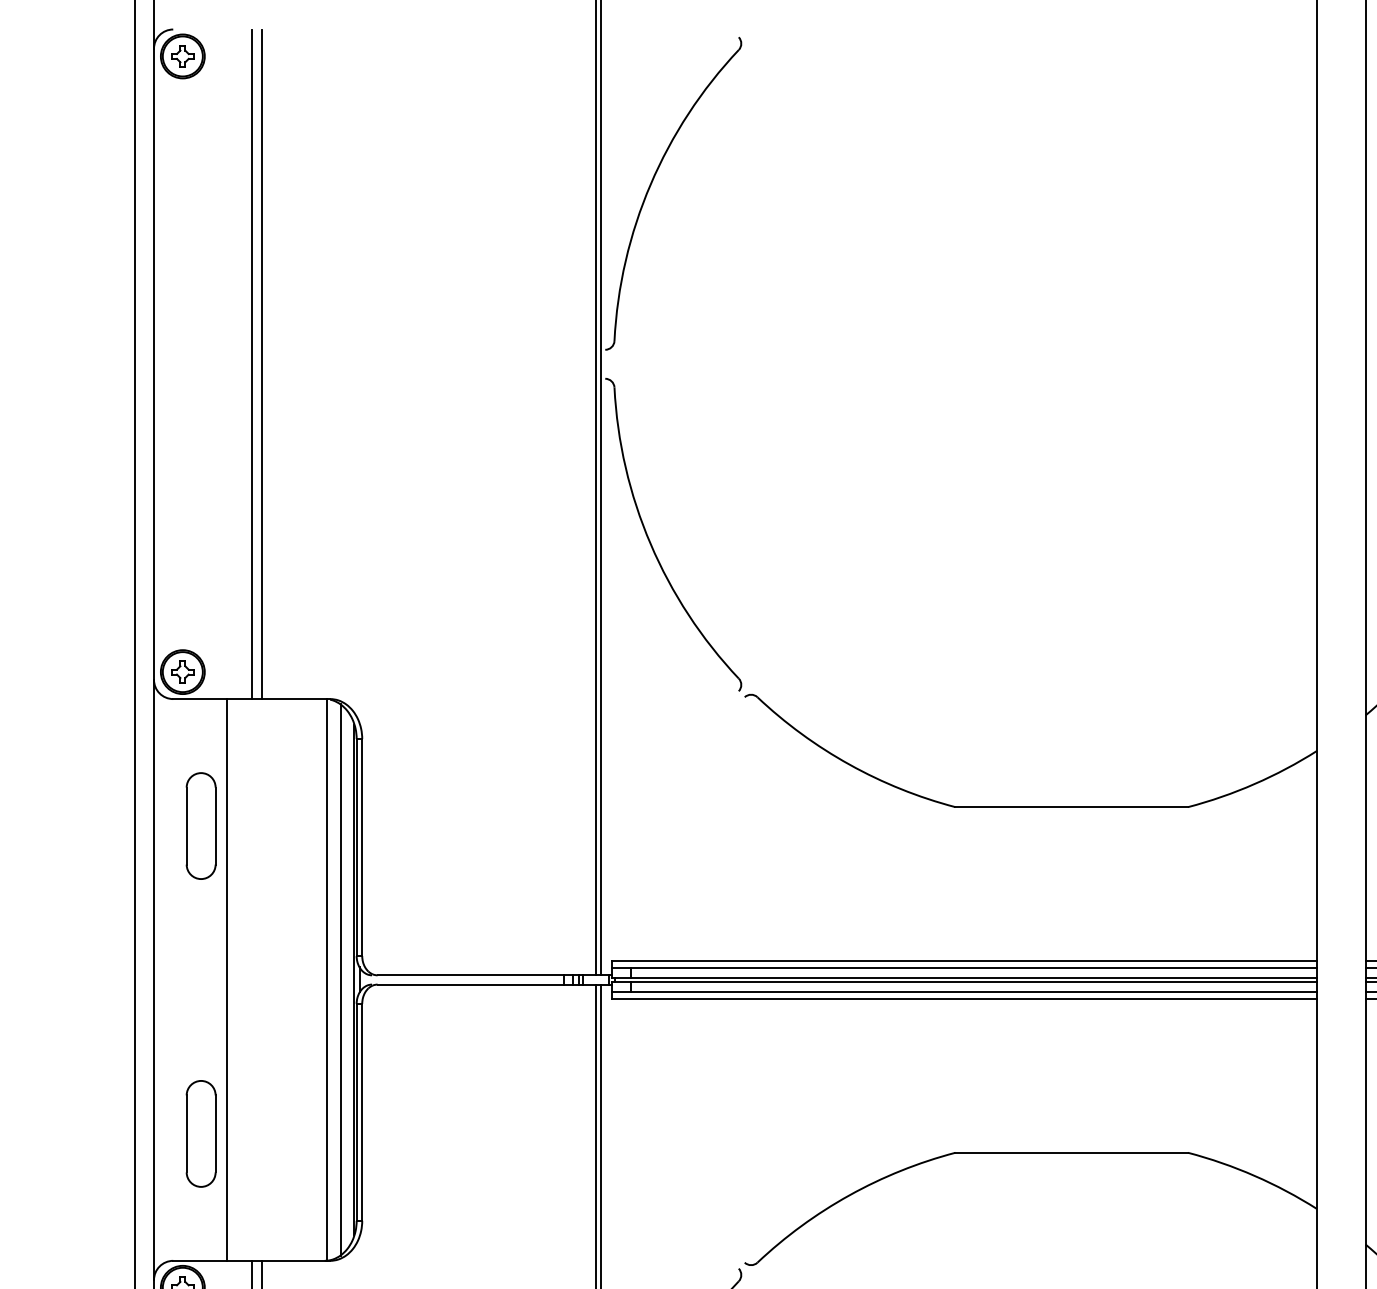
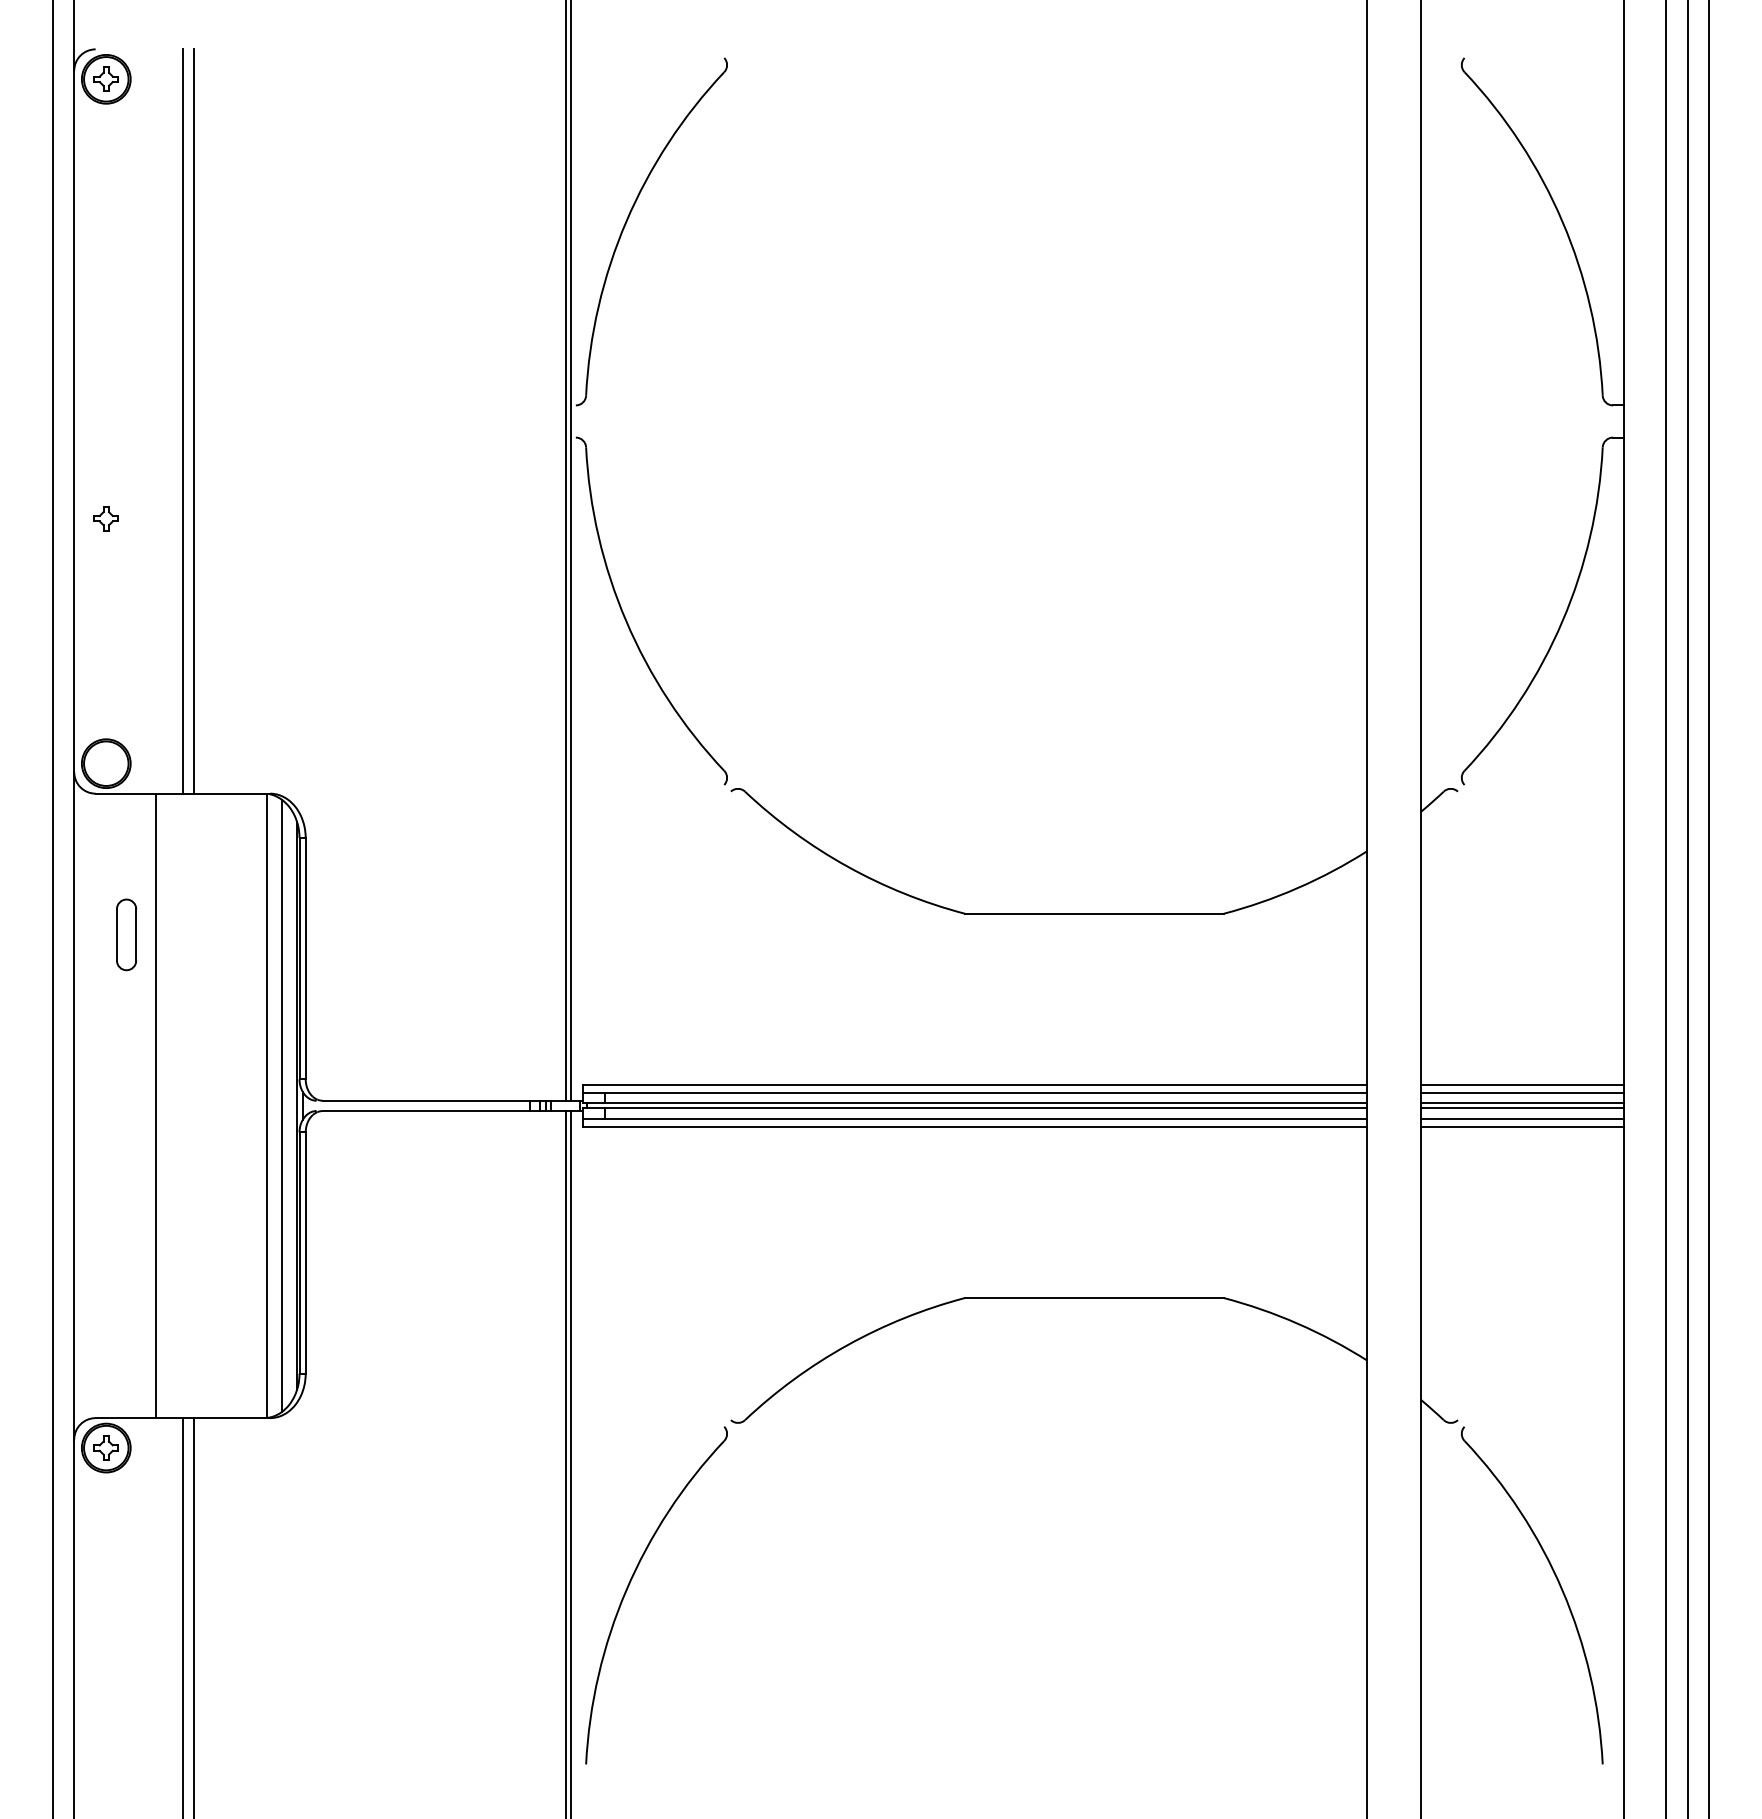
part: (182, 671) -> (105, 518), moved
part: (201, 825) -> (126, 934), size x0.6
part: (201, 1133) -> (126, 1276), removed

